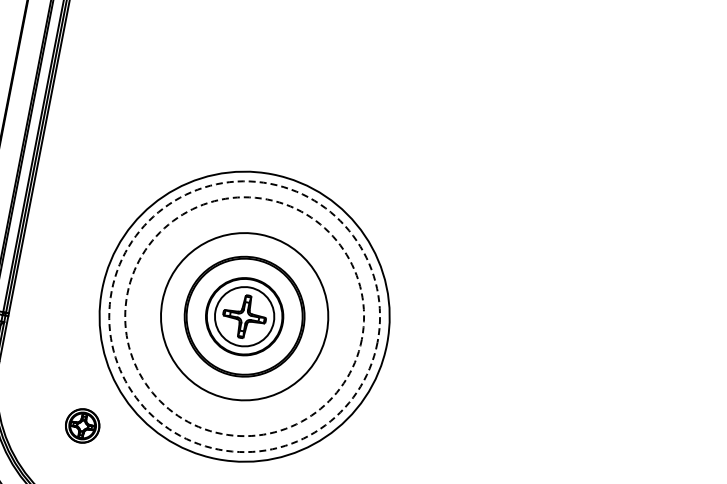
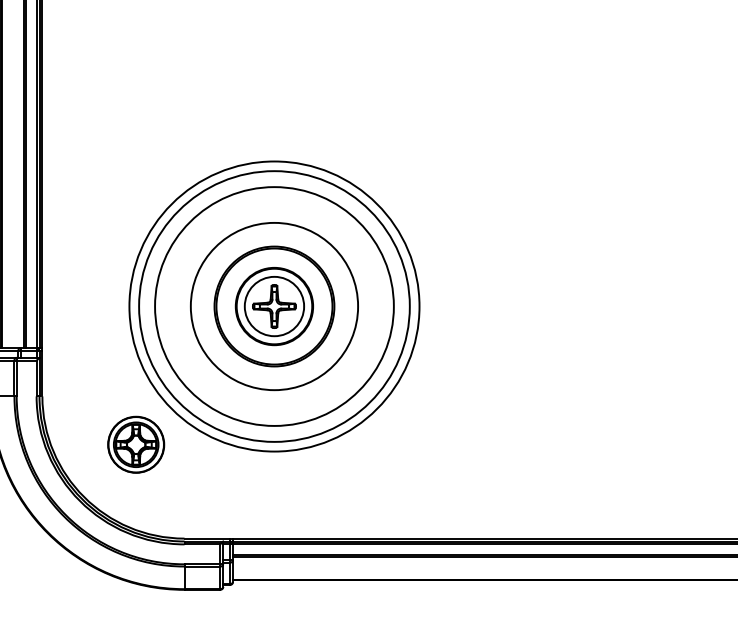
circle: (244, 316) -> (274, 306), dashed -> solid
circle: (244, 316) -> (274, 306), dashed -> solid
part: (82, 425) -> (136, 444), size x1.67

